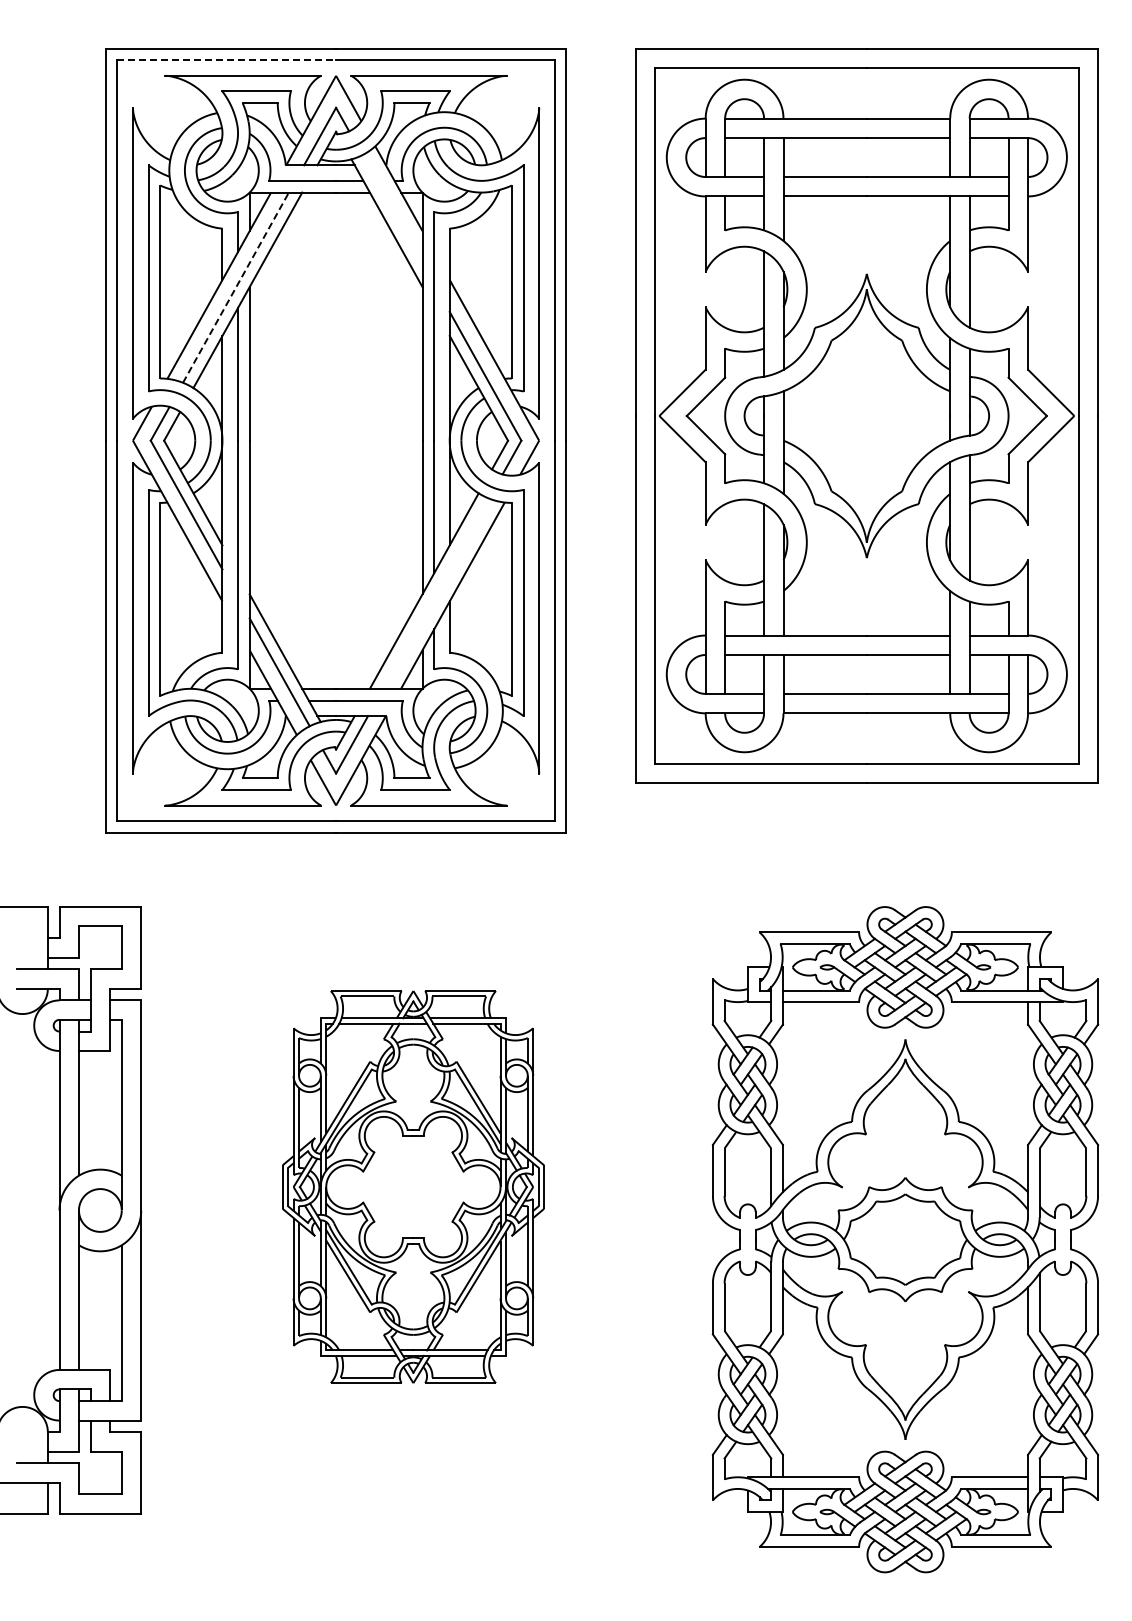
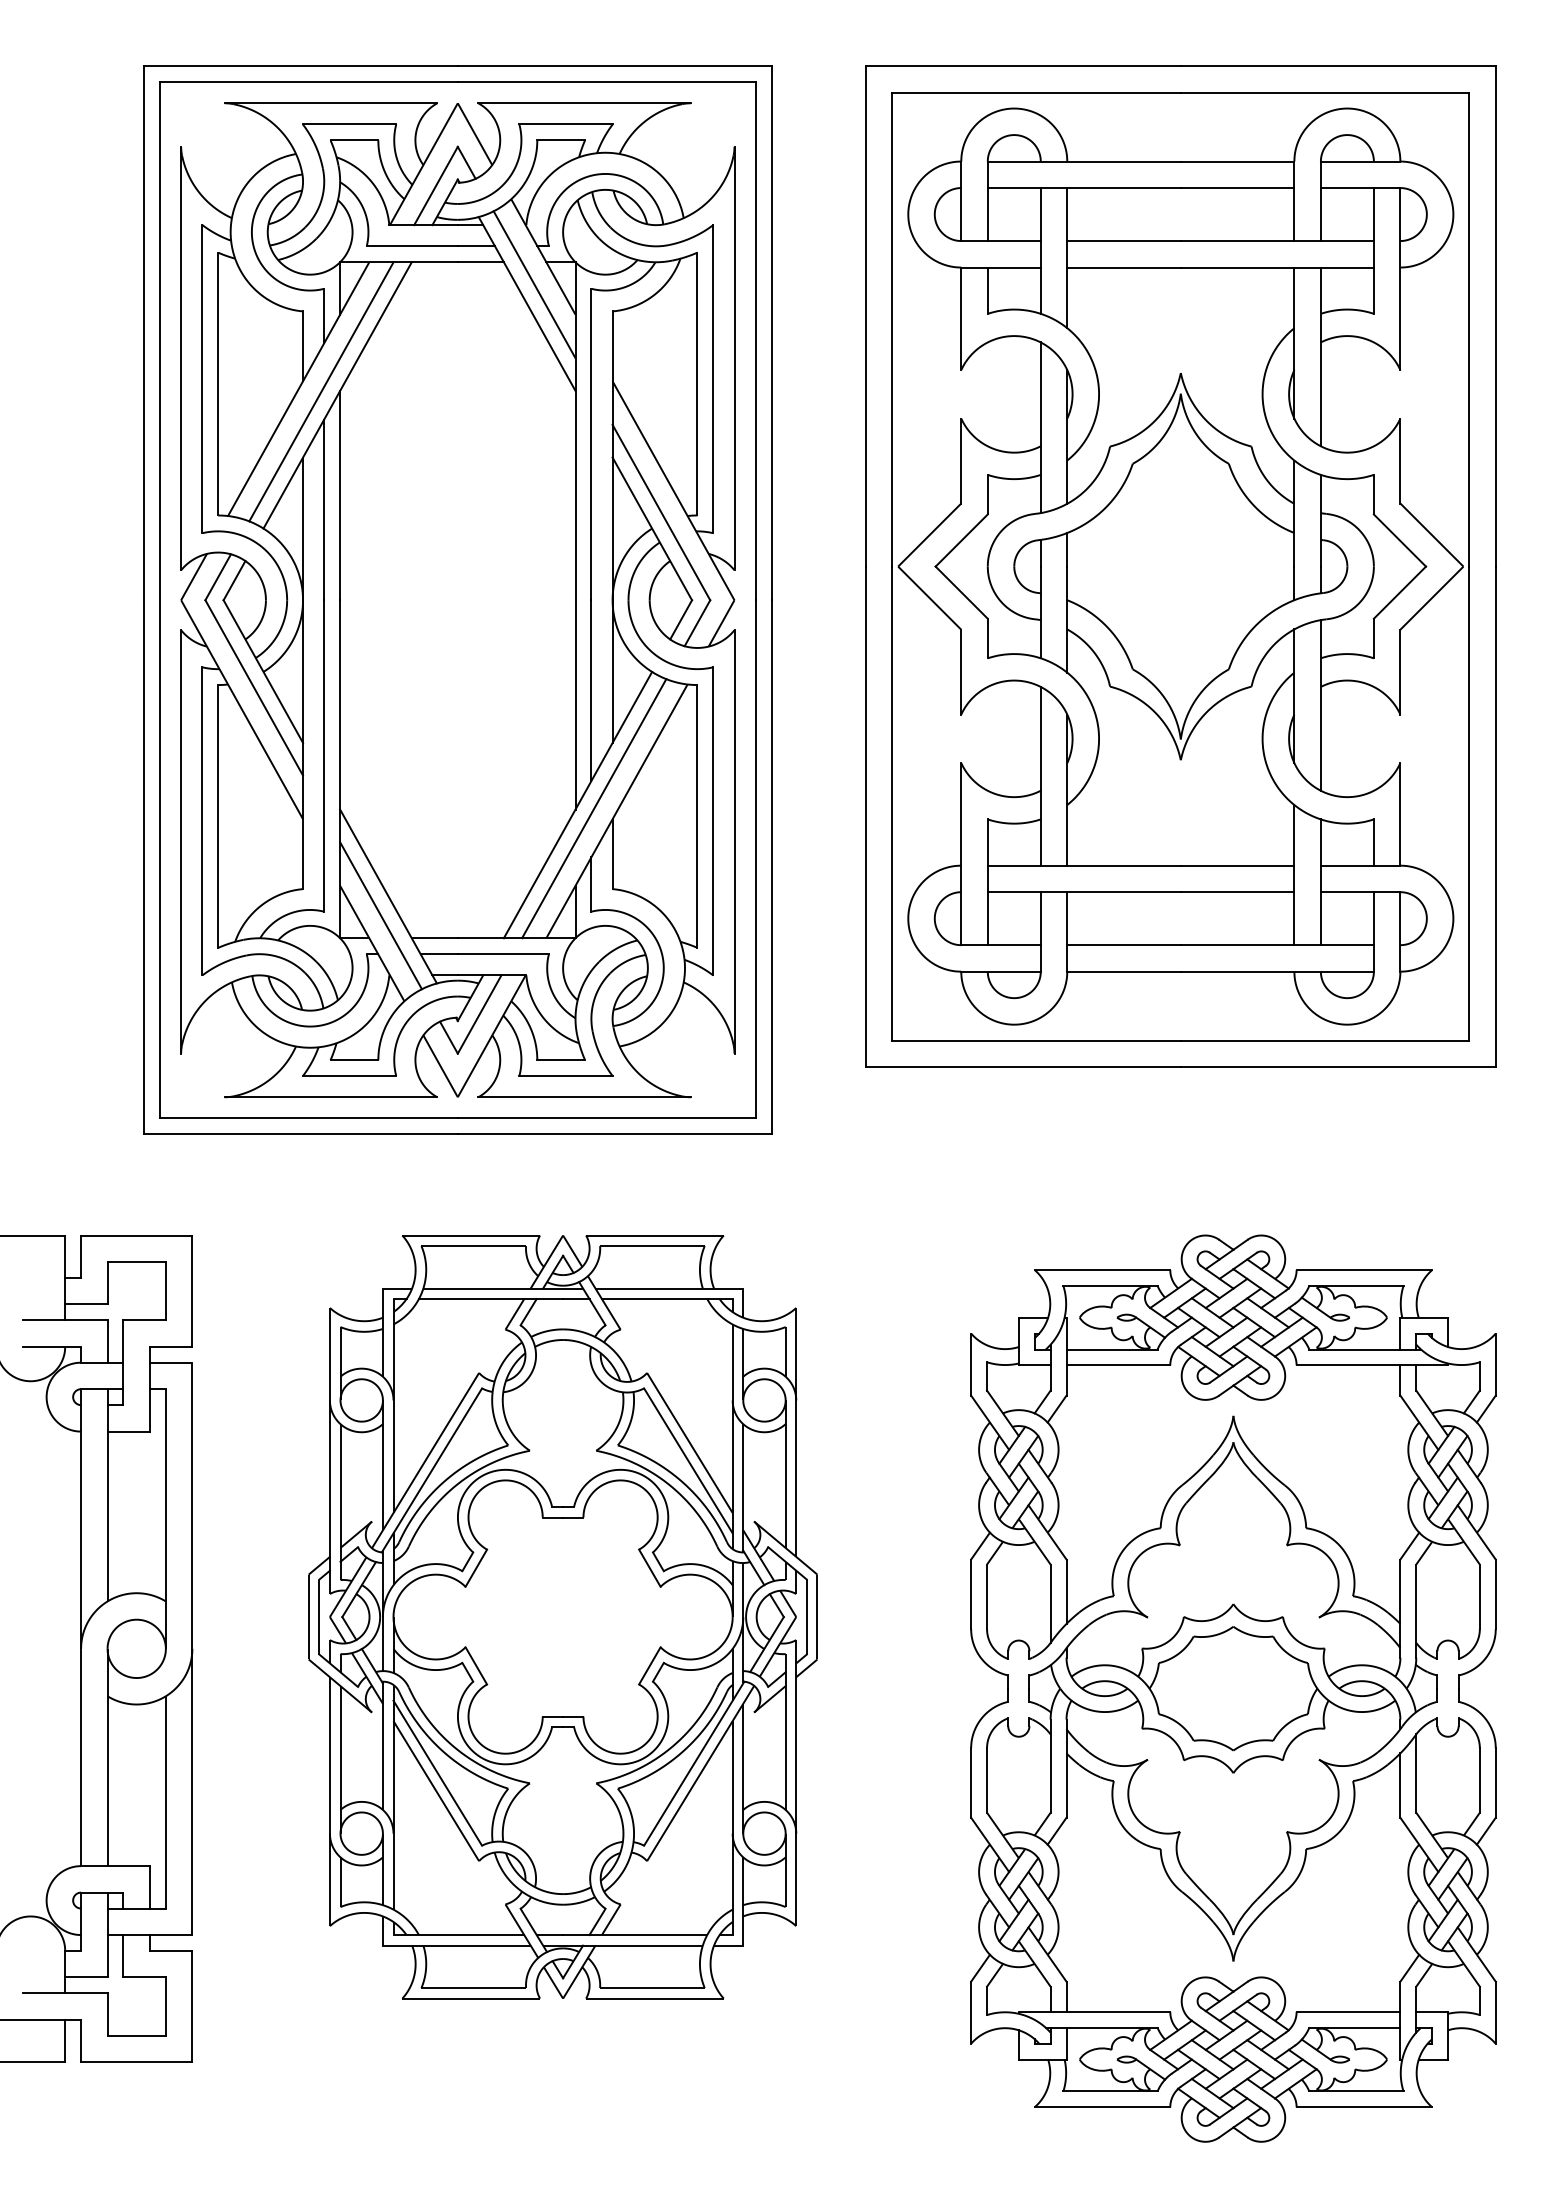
line: (227, 60) -> (309, 82), dashed -> solid
line: (392, 209) -> (534, 285), added
line: (235, 287) -> (320, 391), dashed -> solid
line: (436, 593) -> (594, 808), added
part: (413, 1186) -> (563, 1616), size x1.43

